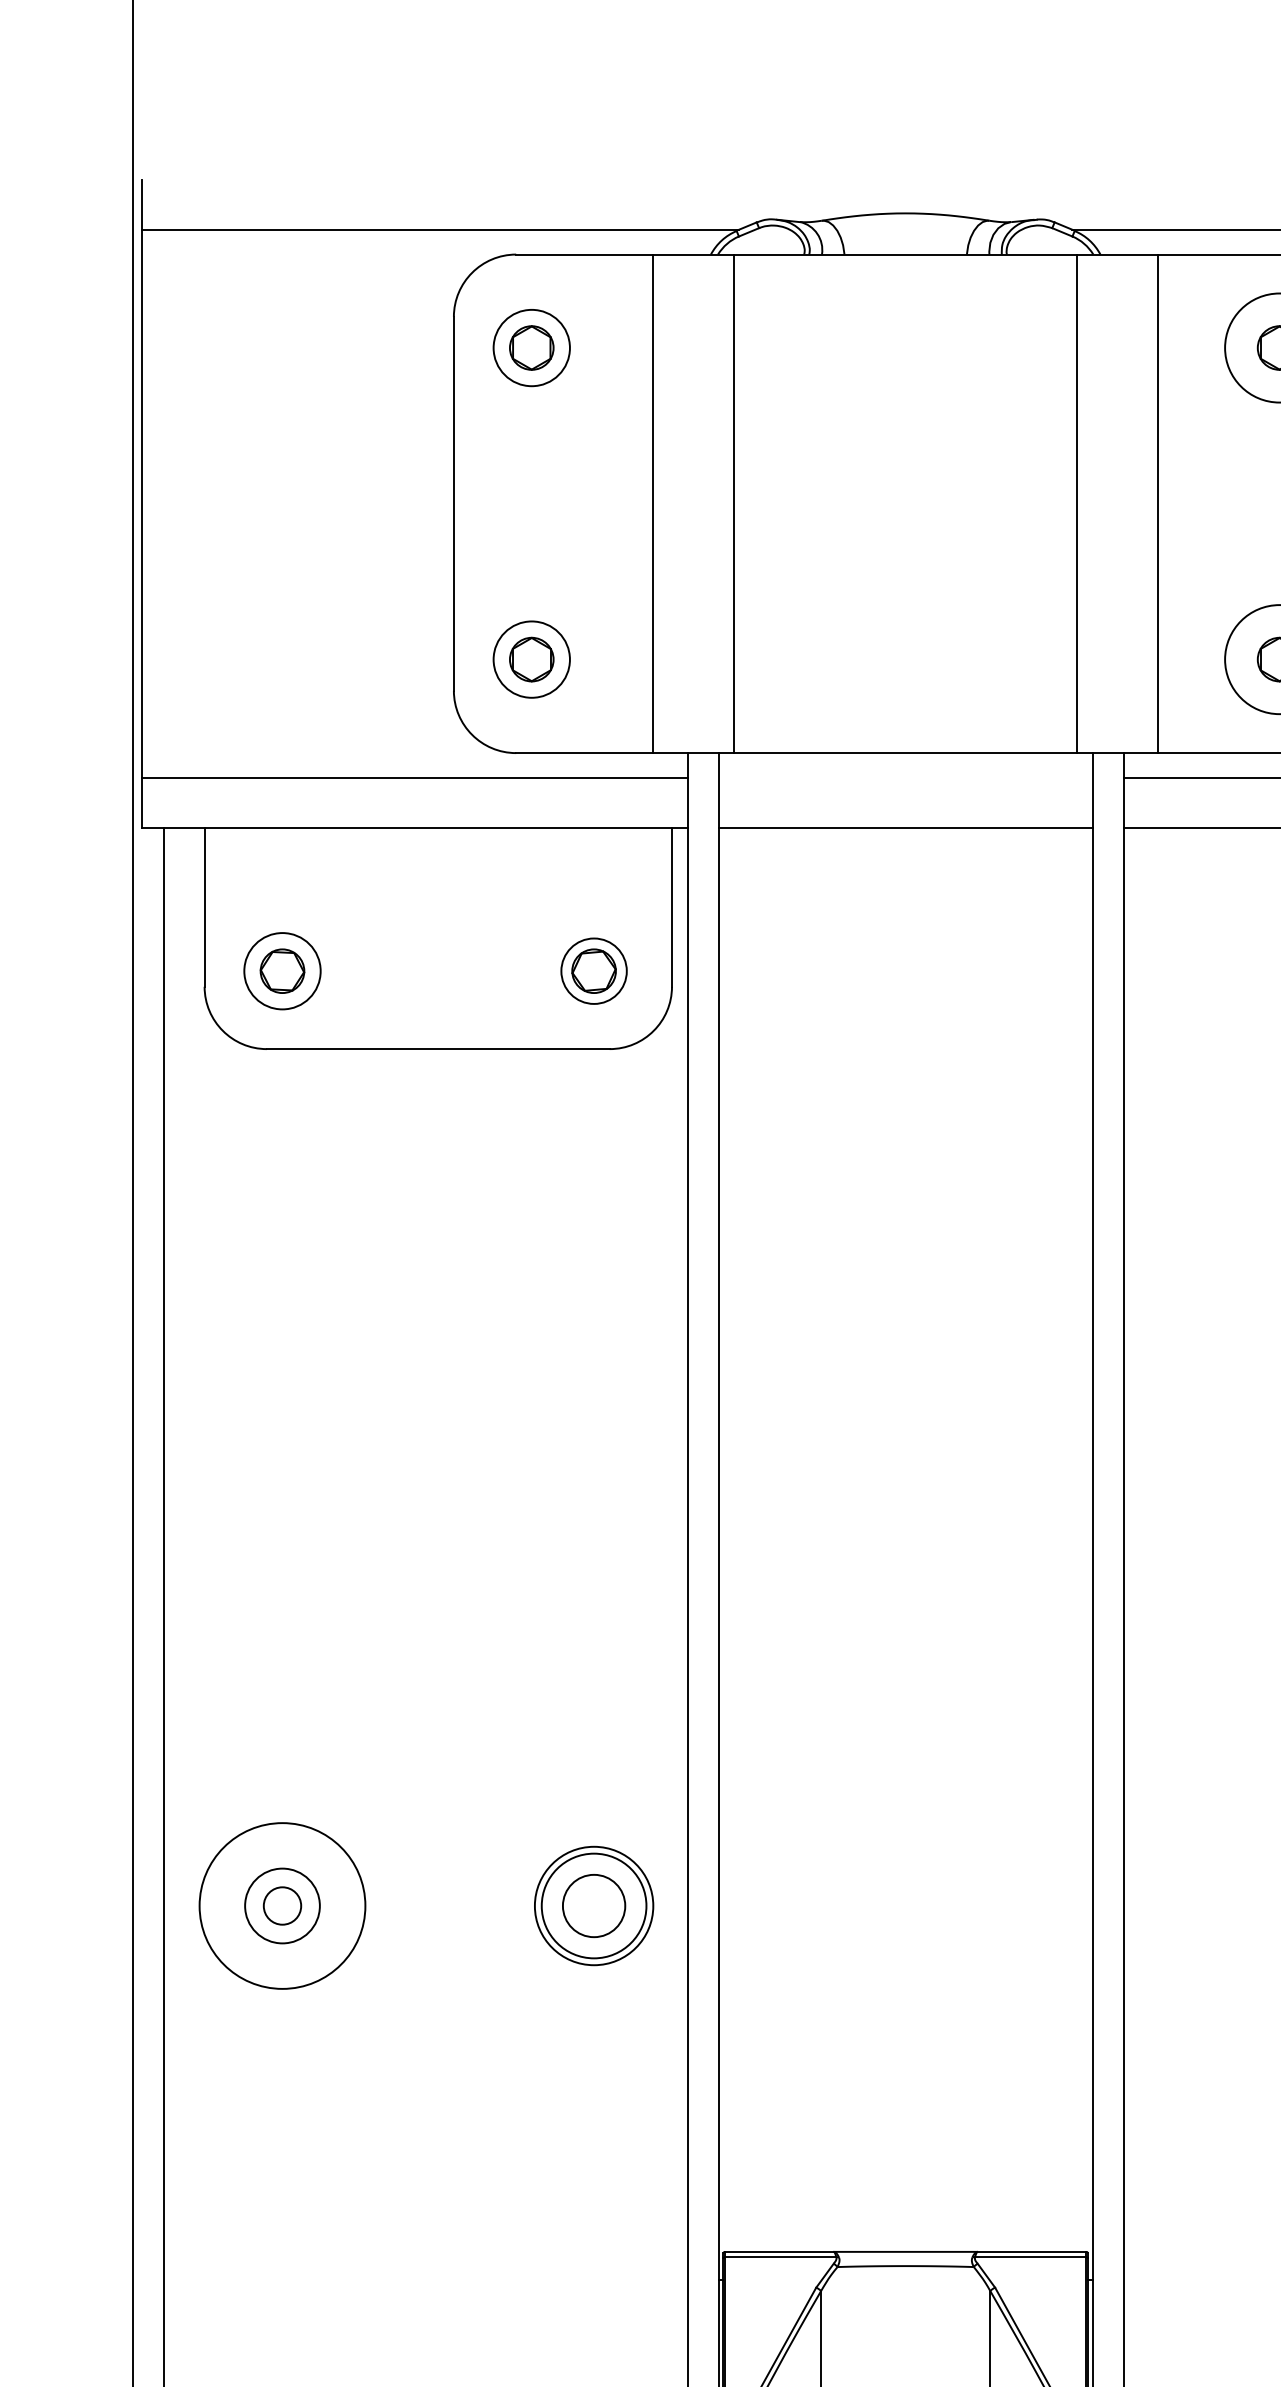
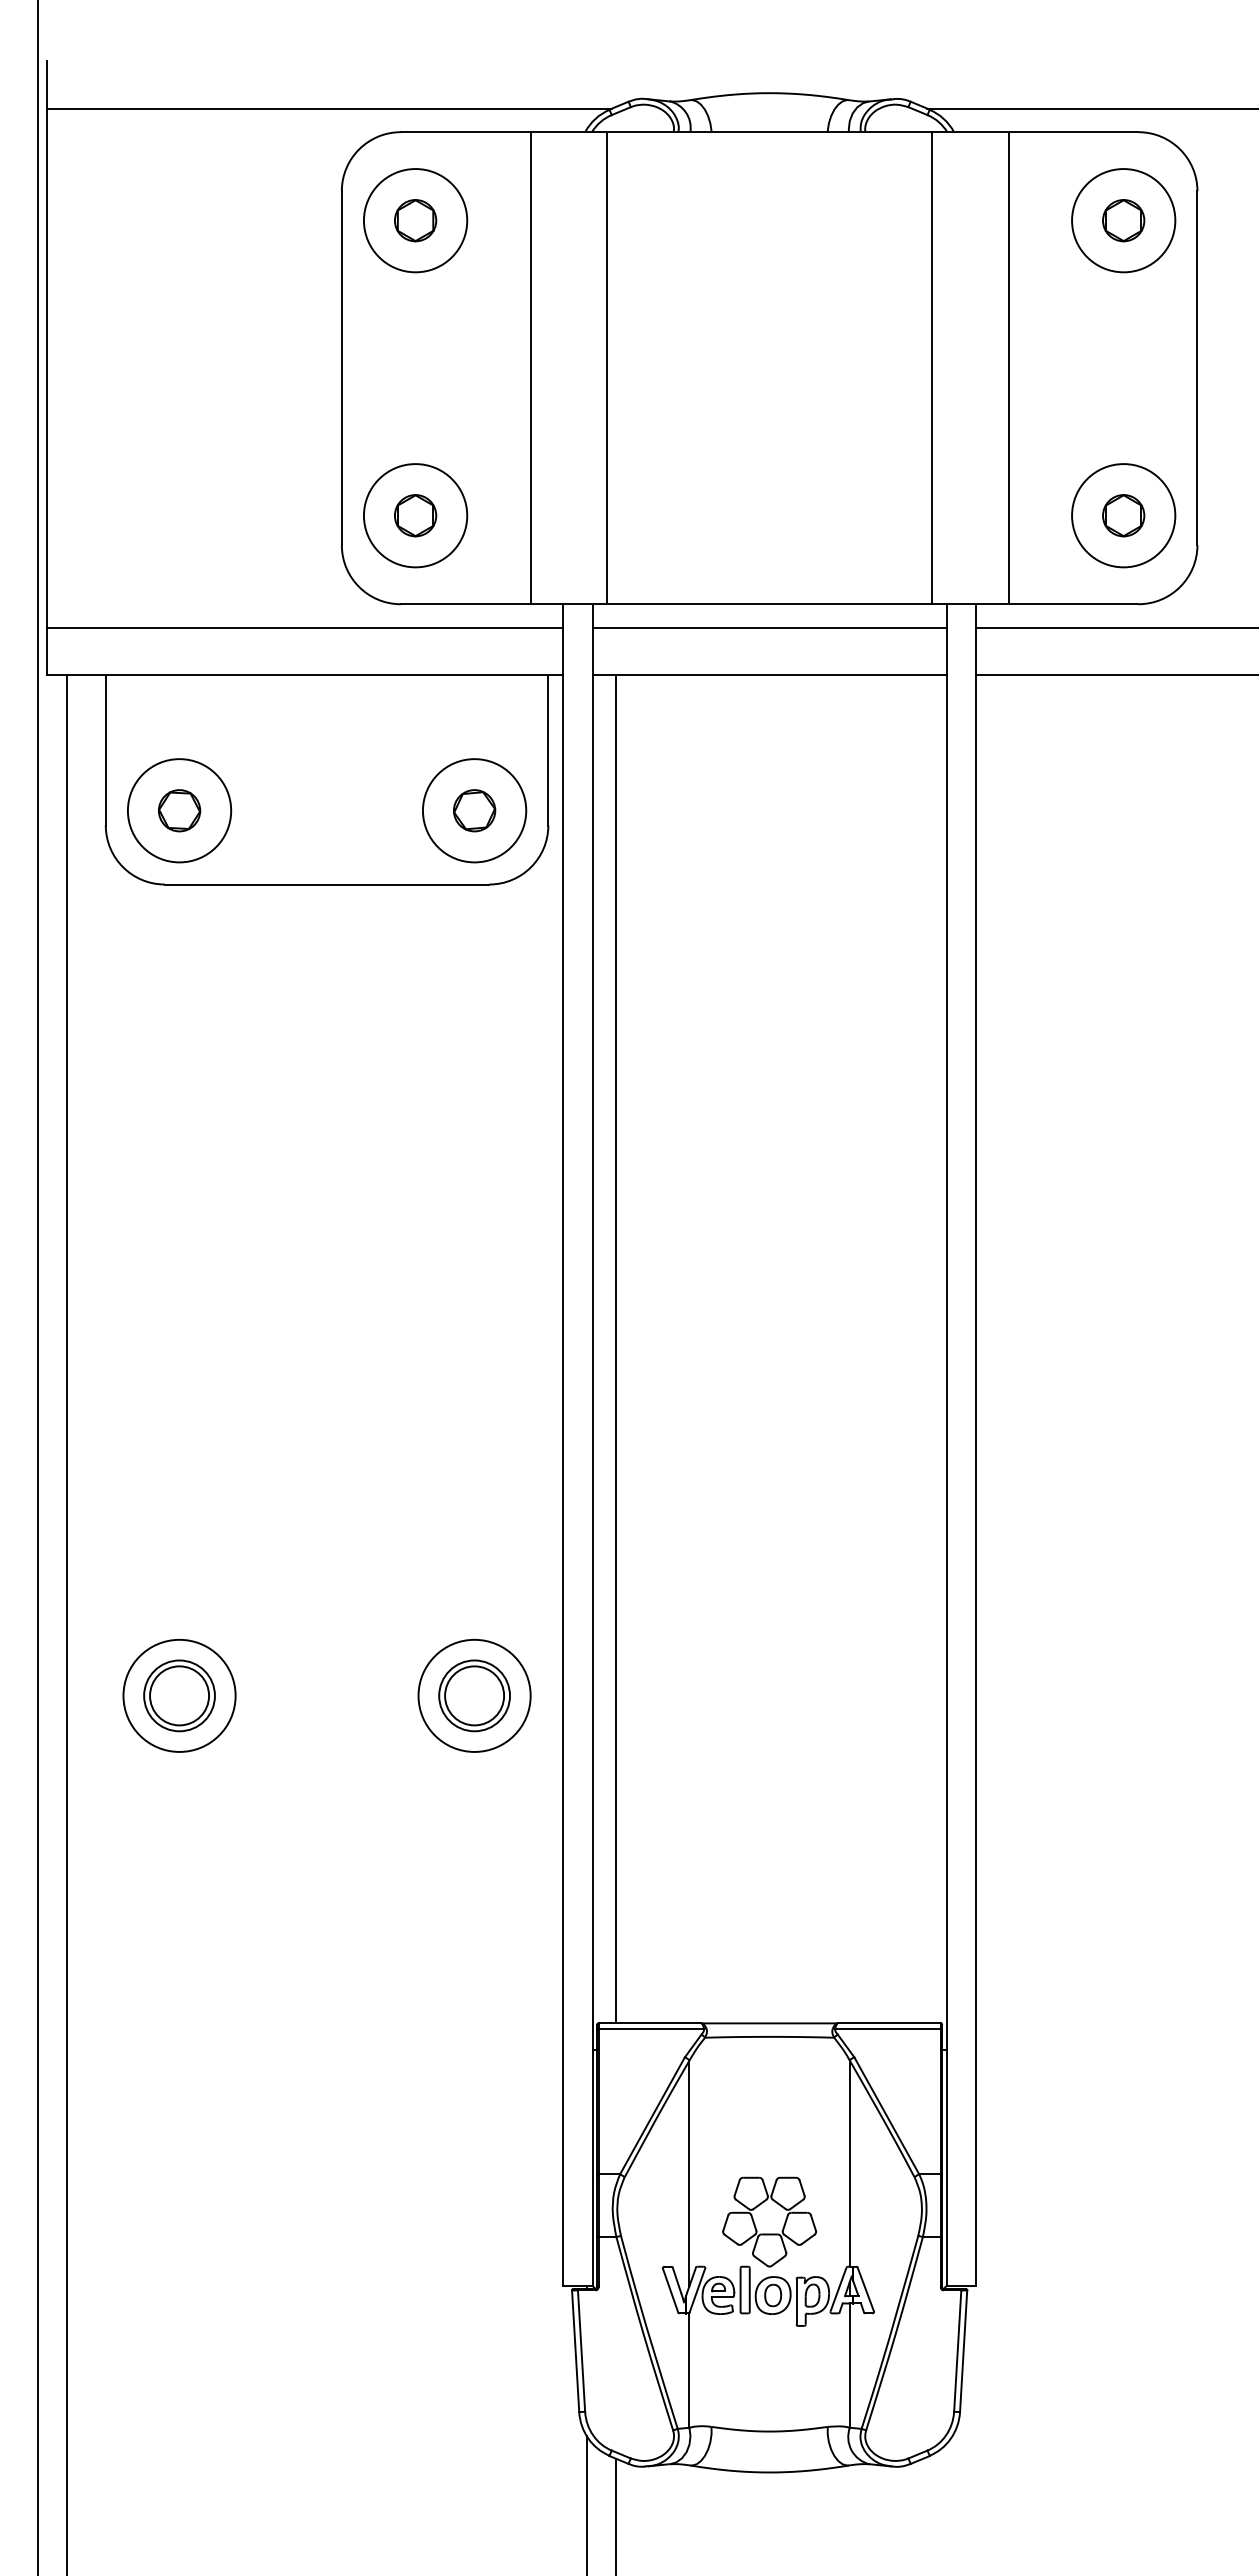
circle: (531, 347) -> (415, 220), size x1.43
circle: (531, 659) -> (415, 515), size x1.43
line: (905, 777) -> (769, 627), added
circle: (282, 970) -> (179, 810), size x1.43
circle: (593, 970) -> (474, 810), size x1.67
line: (743, 1540) -> (616, 1349), added
circle: (282, 1905) -> (179, 1695), size x0.71
circle: (282, 1905) -> (179, 1695), size x1.67
circle: (593, 1905) -> (474, 1695), size x0.71

